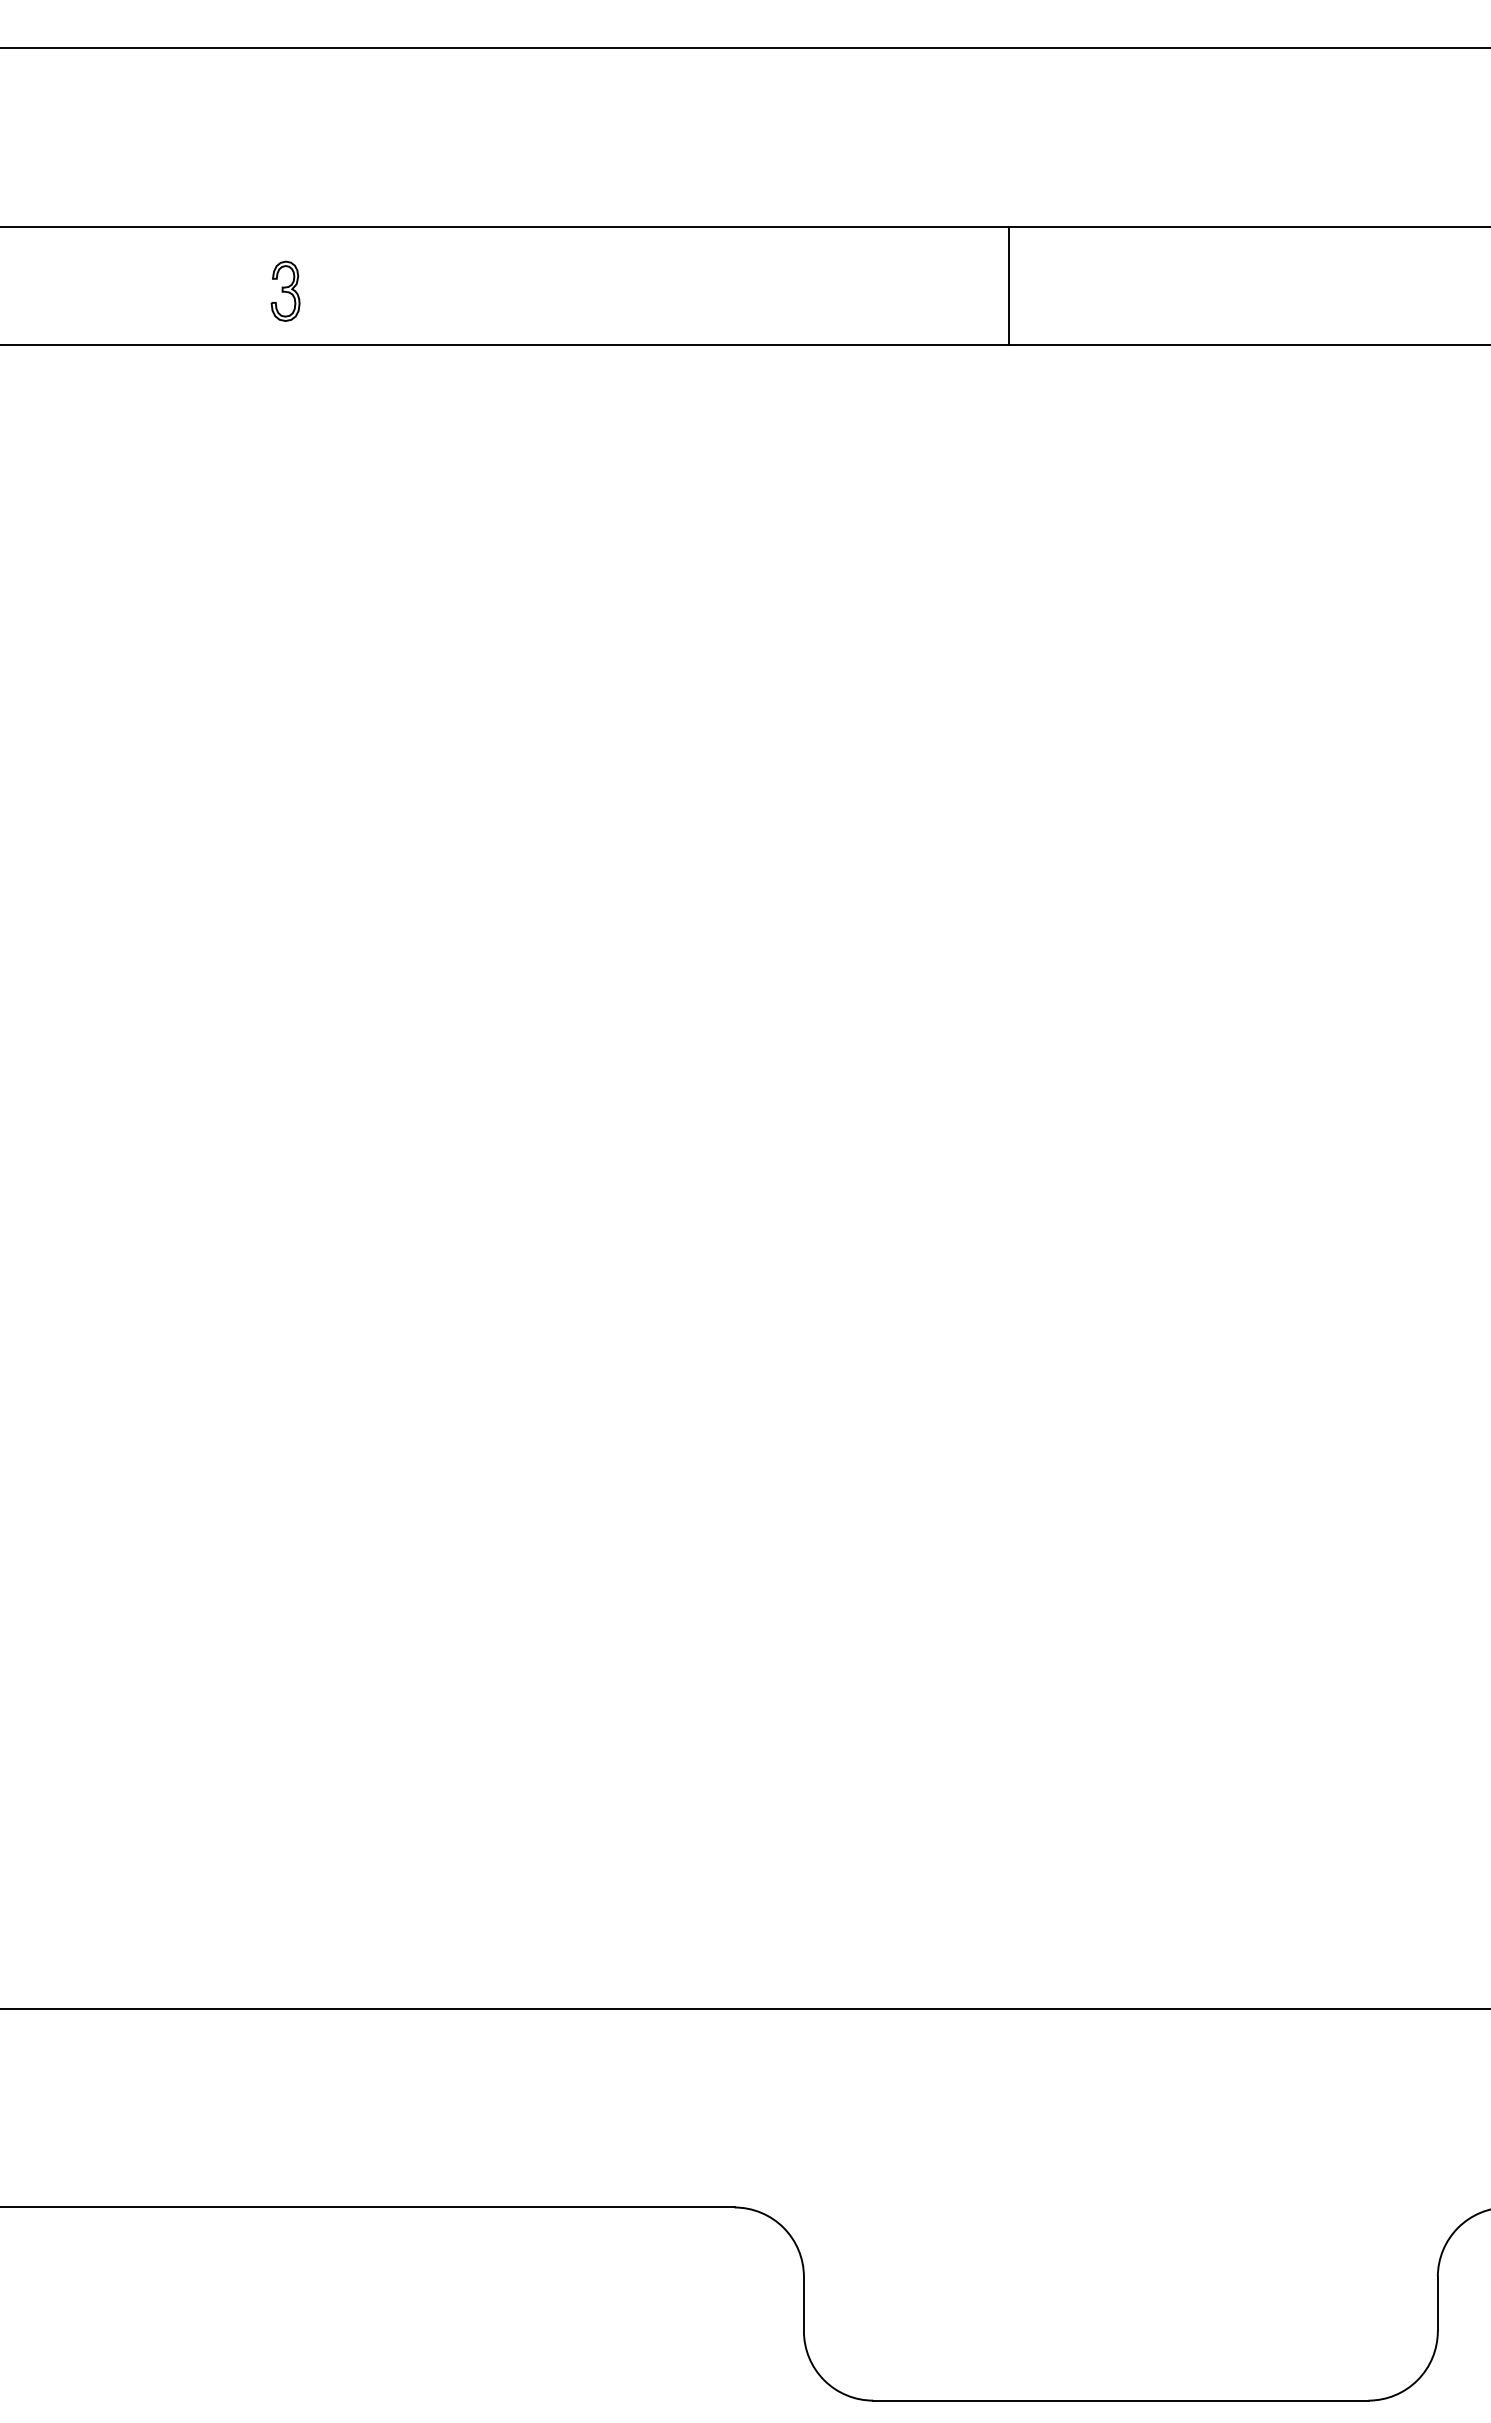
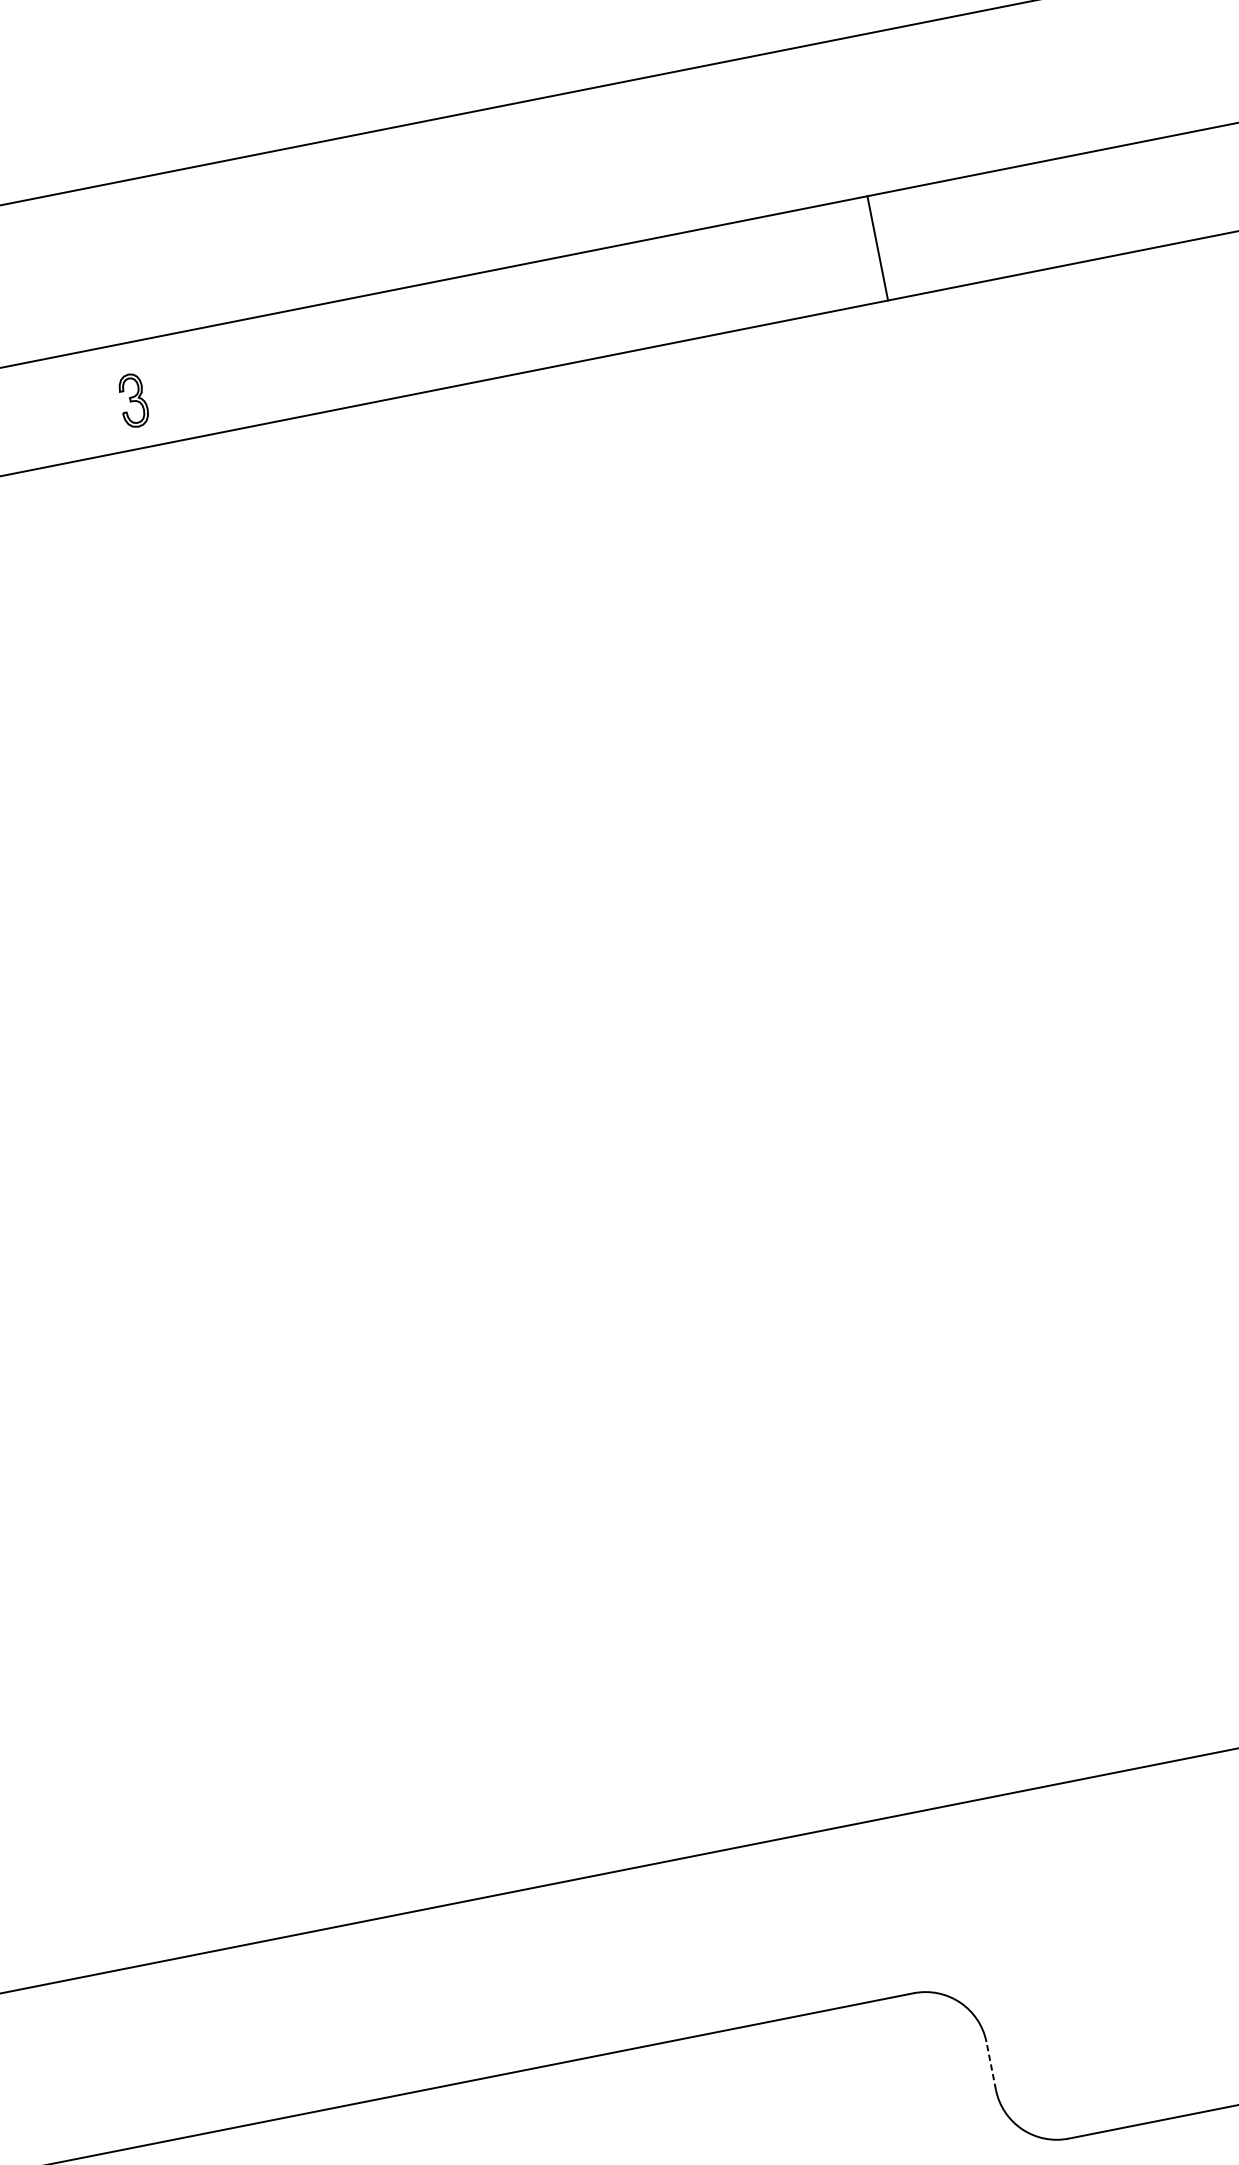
line: (1009, 285) -> (877, 247), moved
part: (285, 290) -> (133, 399), moved
line: (803, 2303) -> (990, 2065), solid -> dashed

